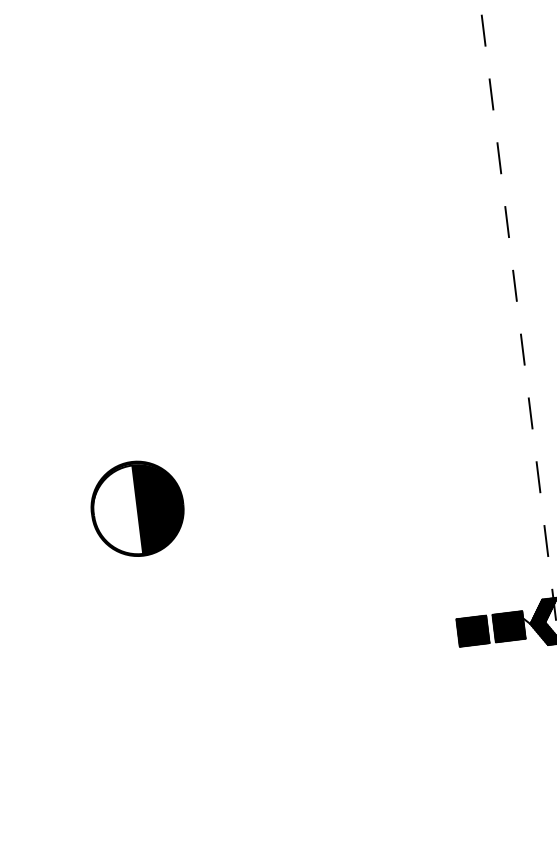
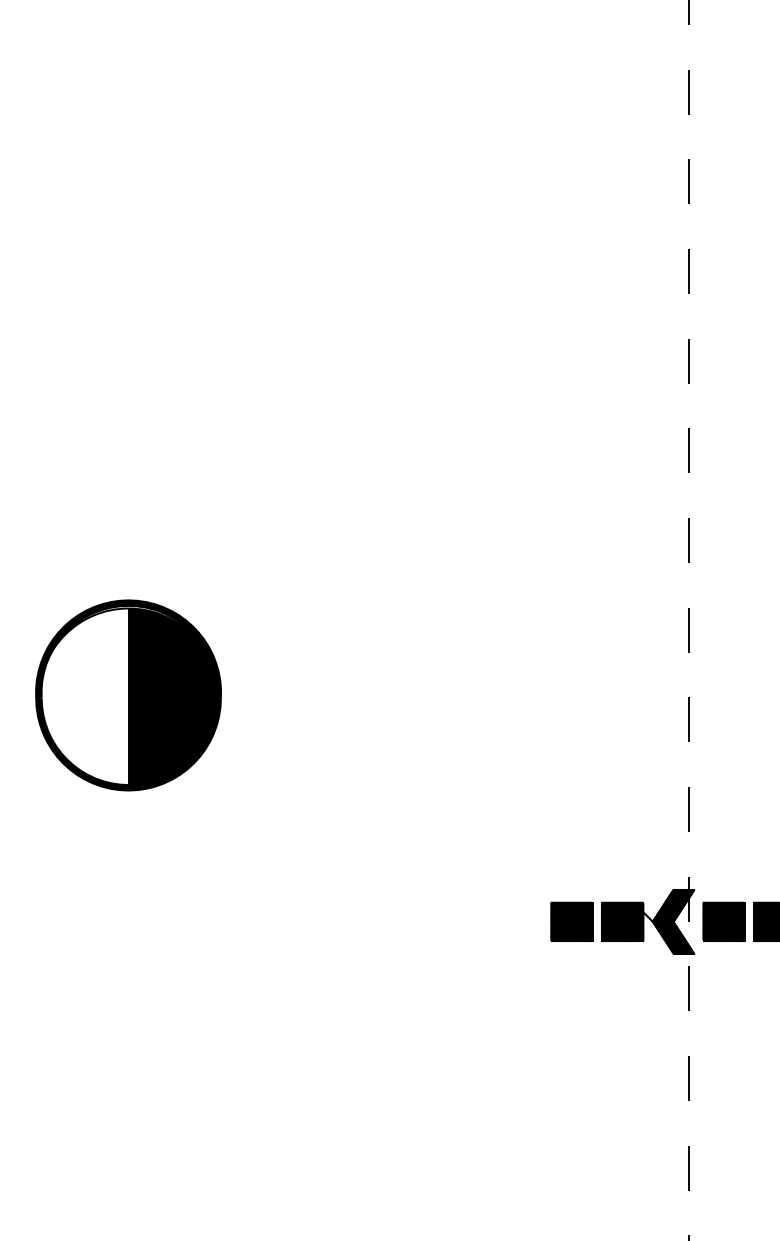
part: (137, 508) -> (128, 695), size x1.43

